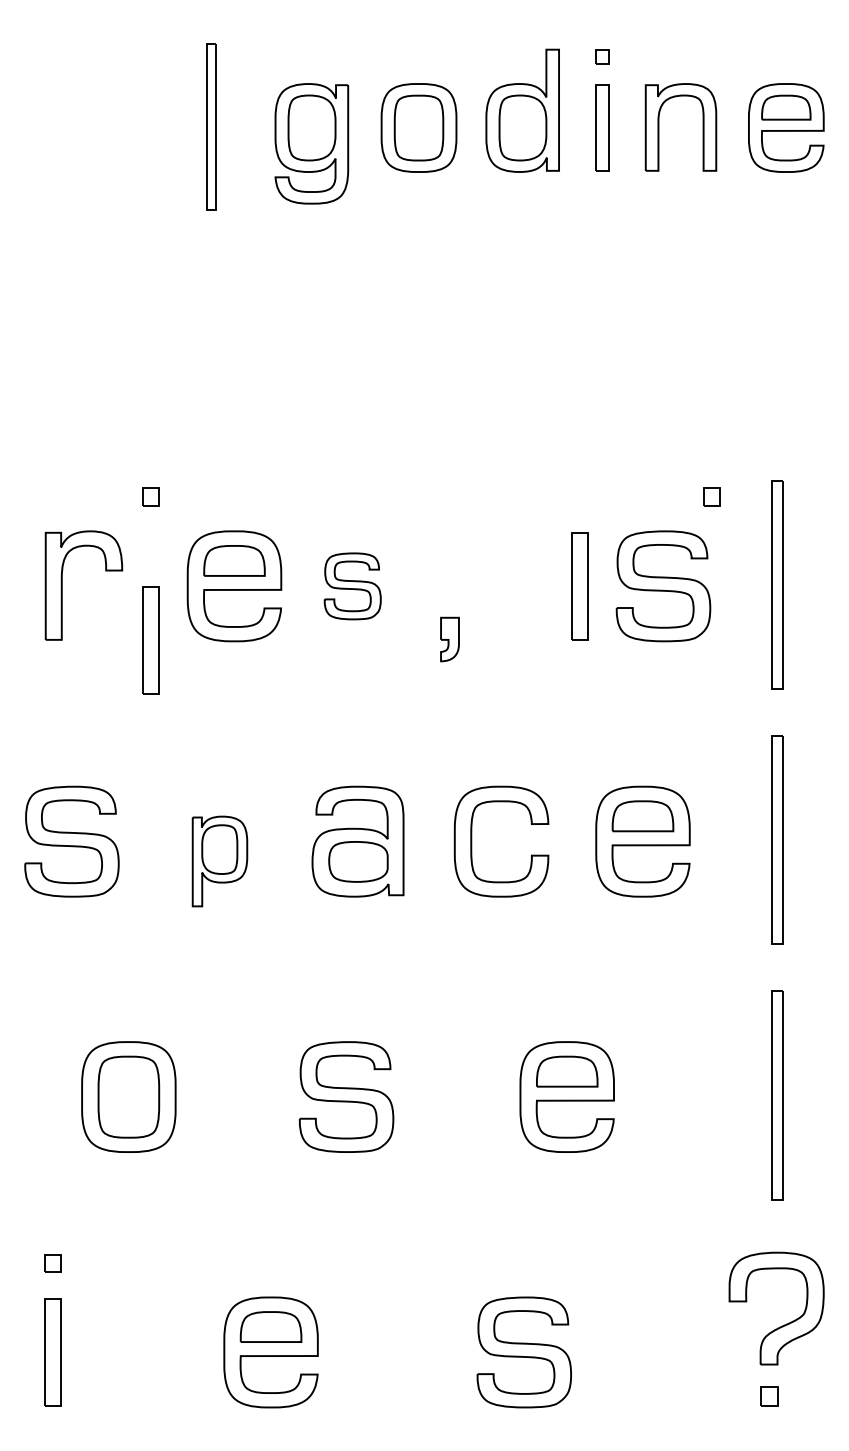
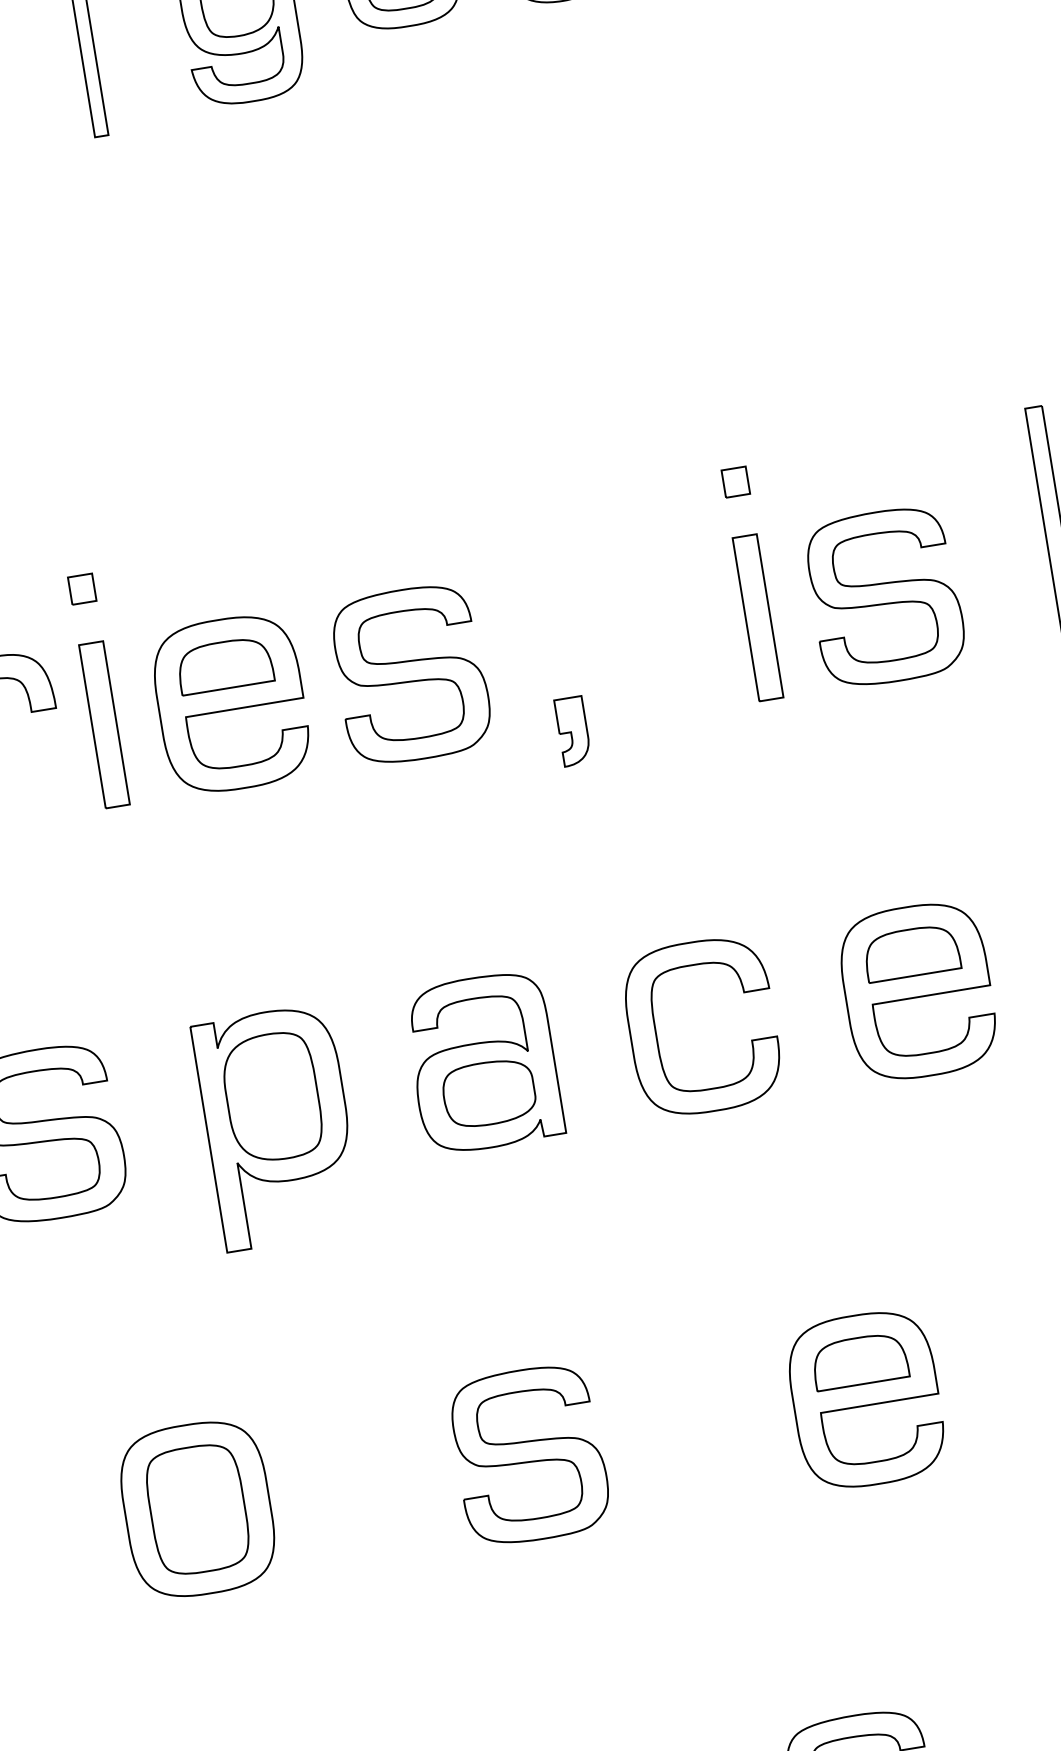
part: (711, 496) -> (734, 480), moved
part: (352, 586) -> (411, 674), size x1.67
part: (150, 640) -> (103, 725), moved
part: (219, 861) -> (277, 1127), size x1.67

